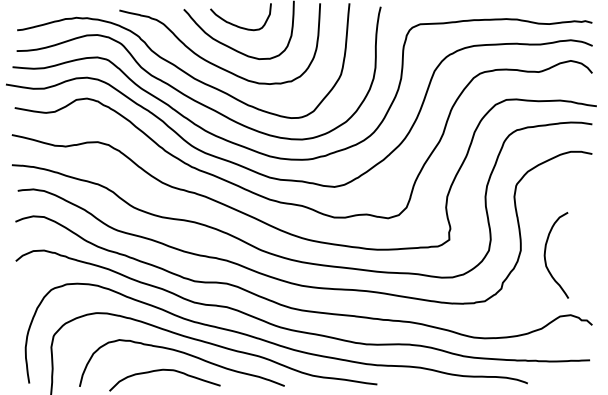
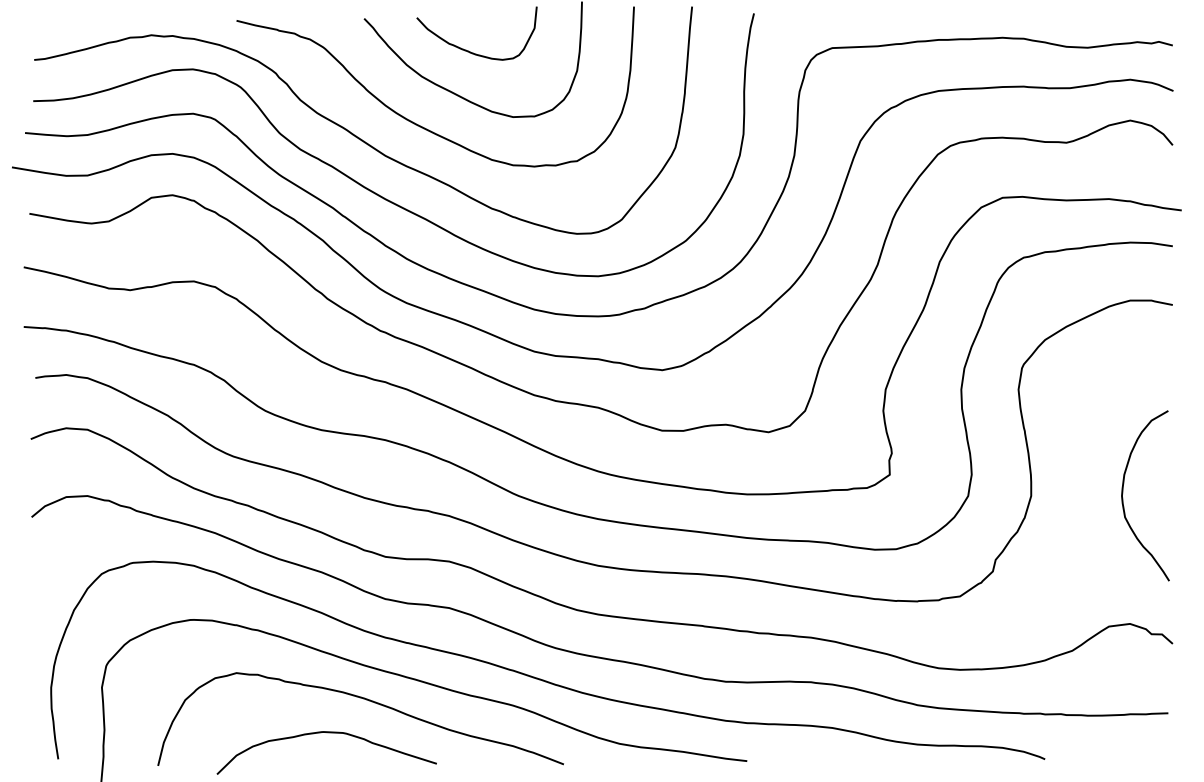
curve: (545, 255) -> (1123, 495), moved

